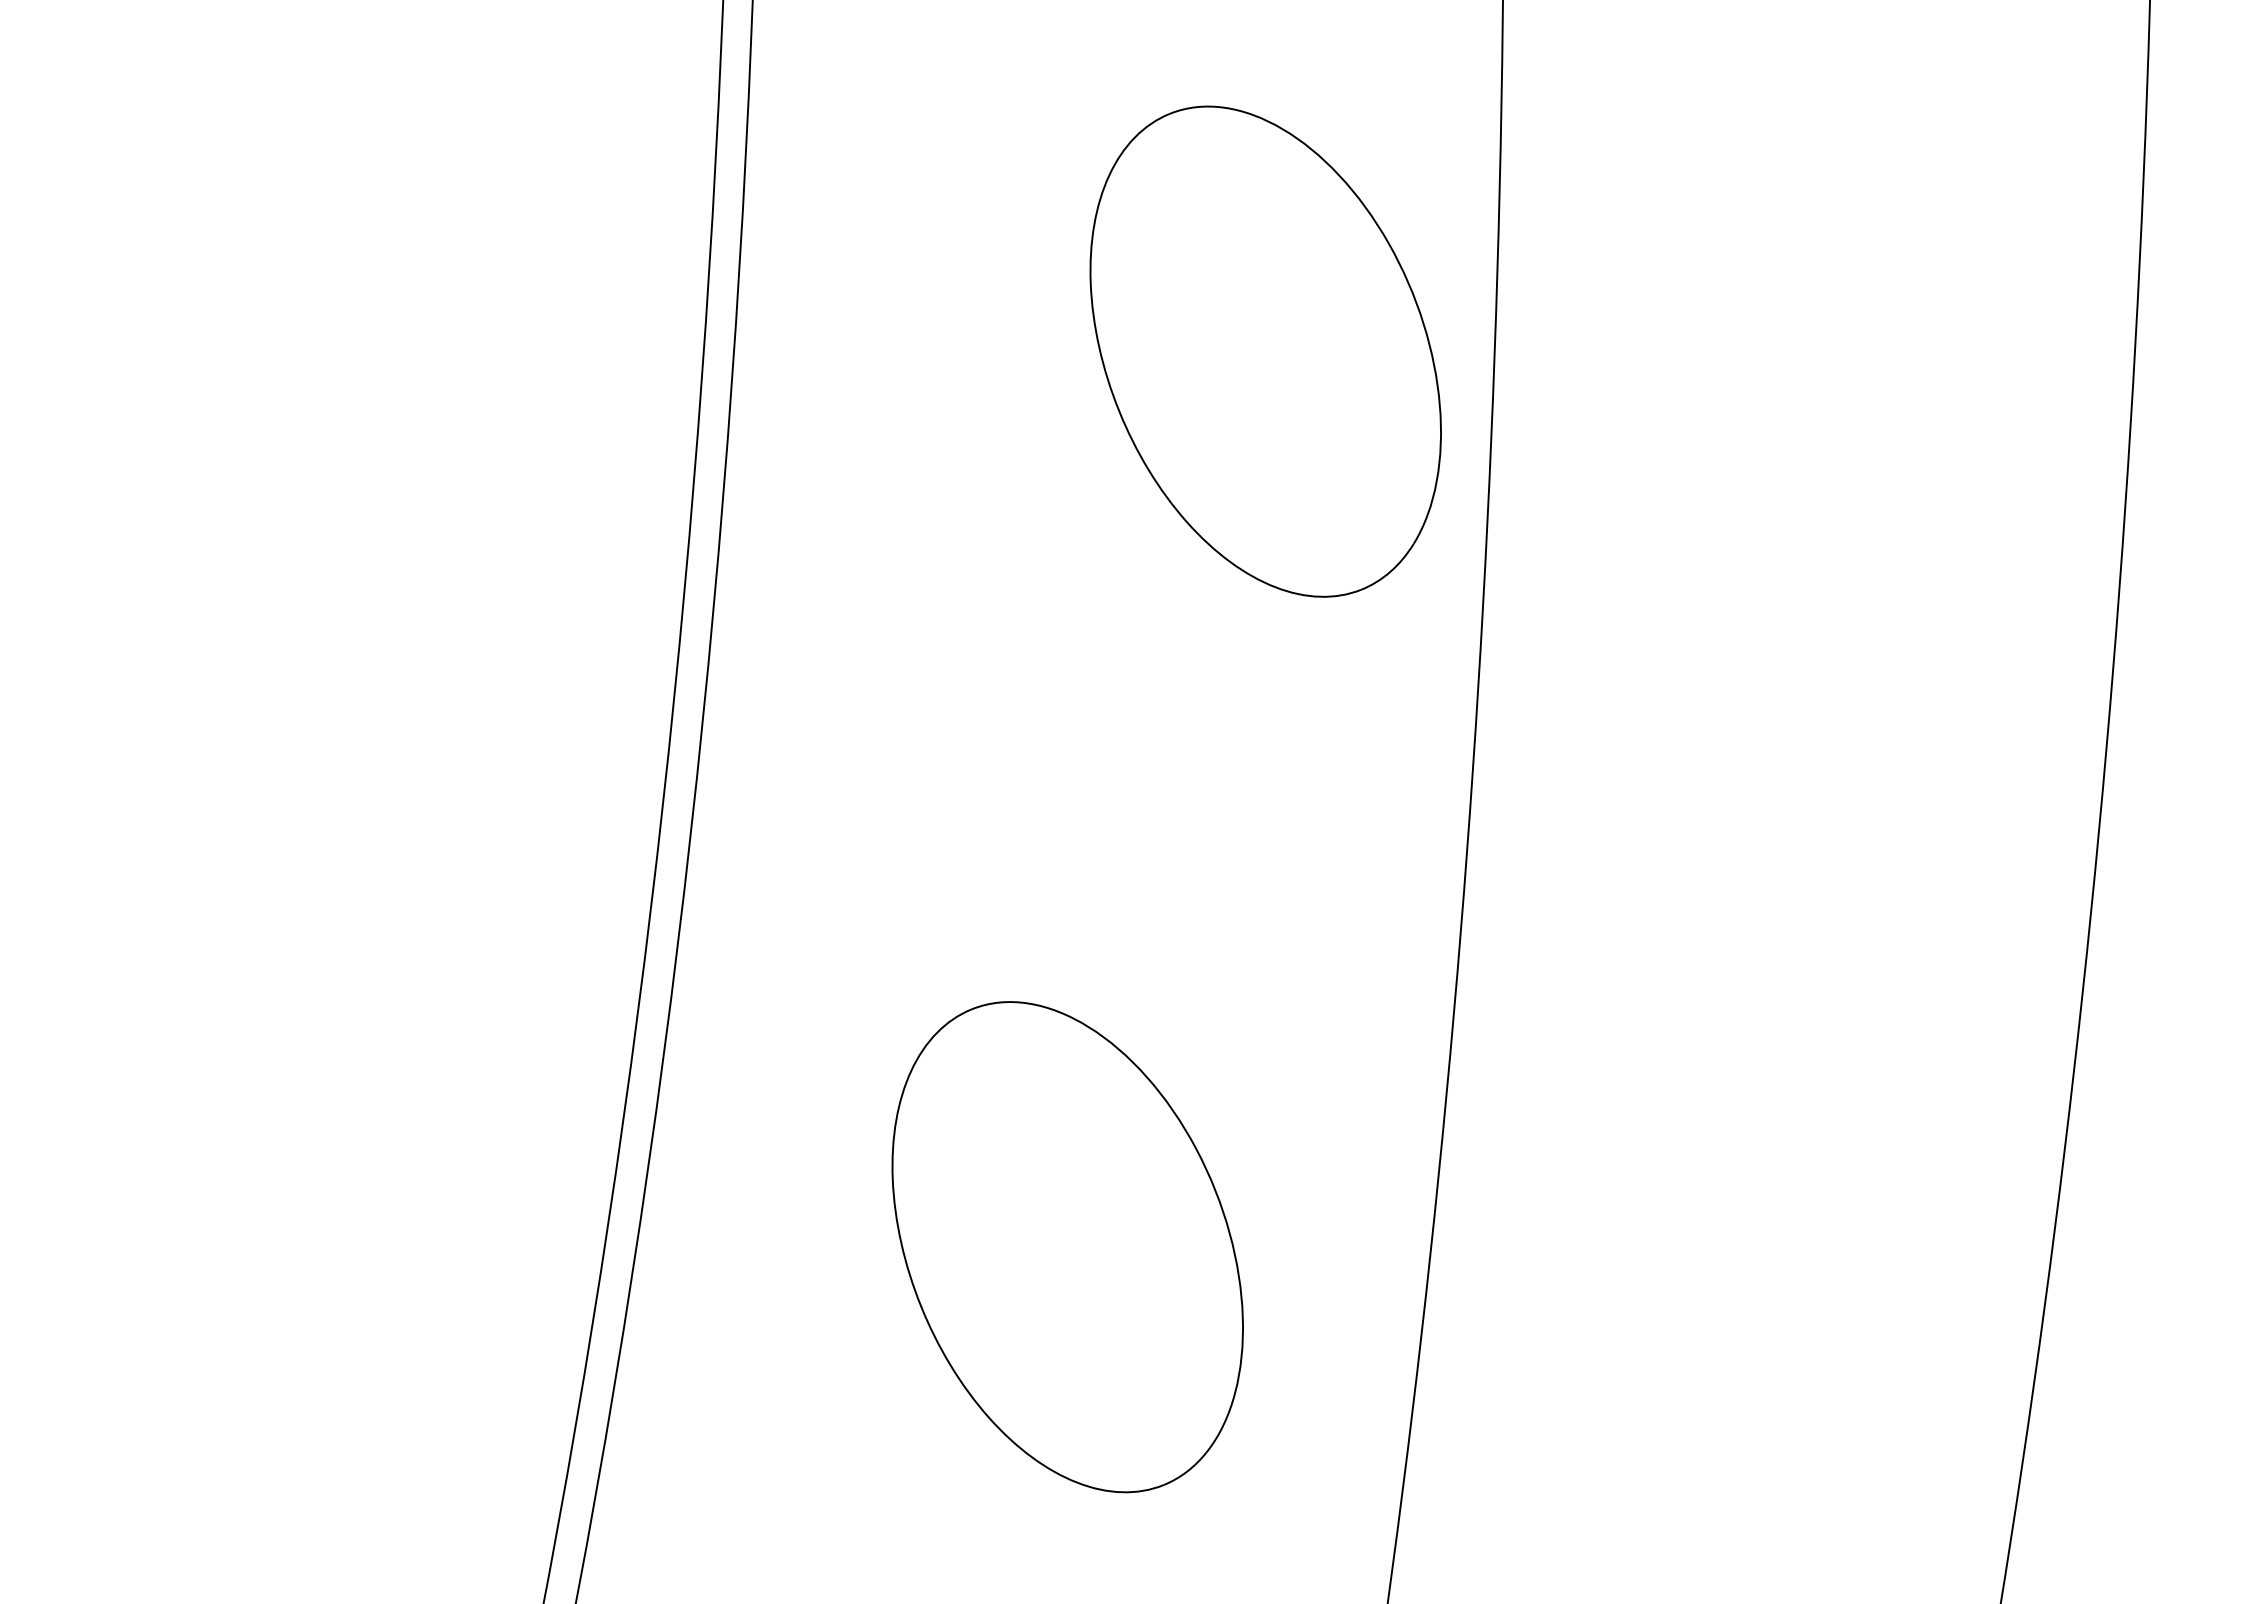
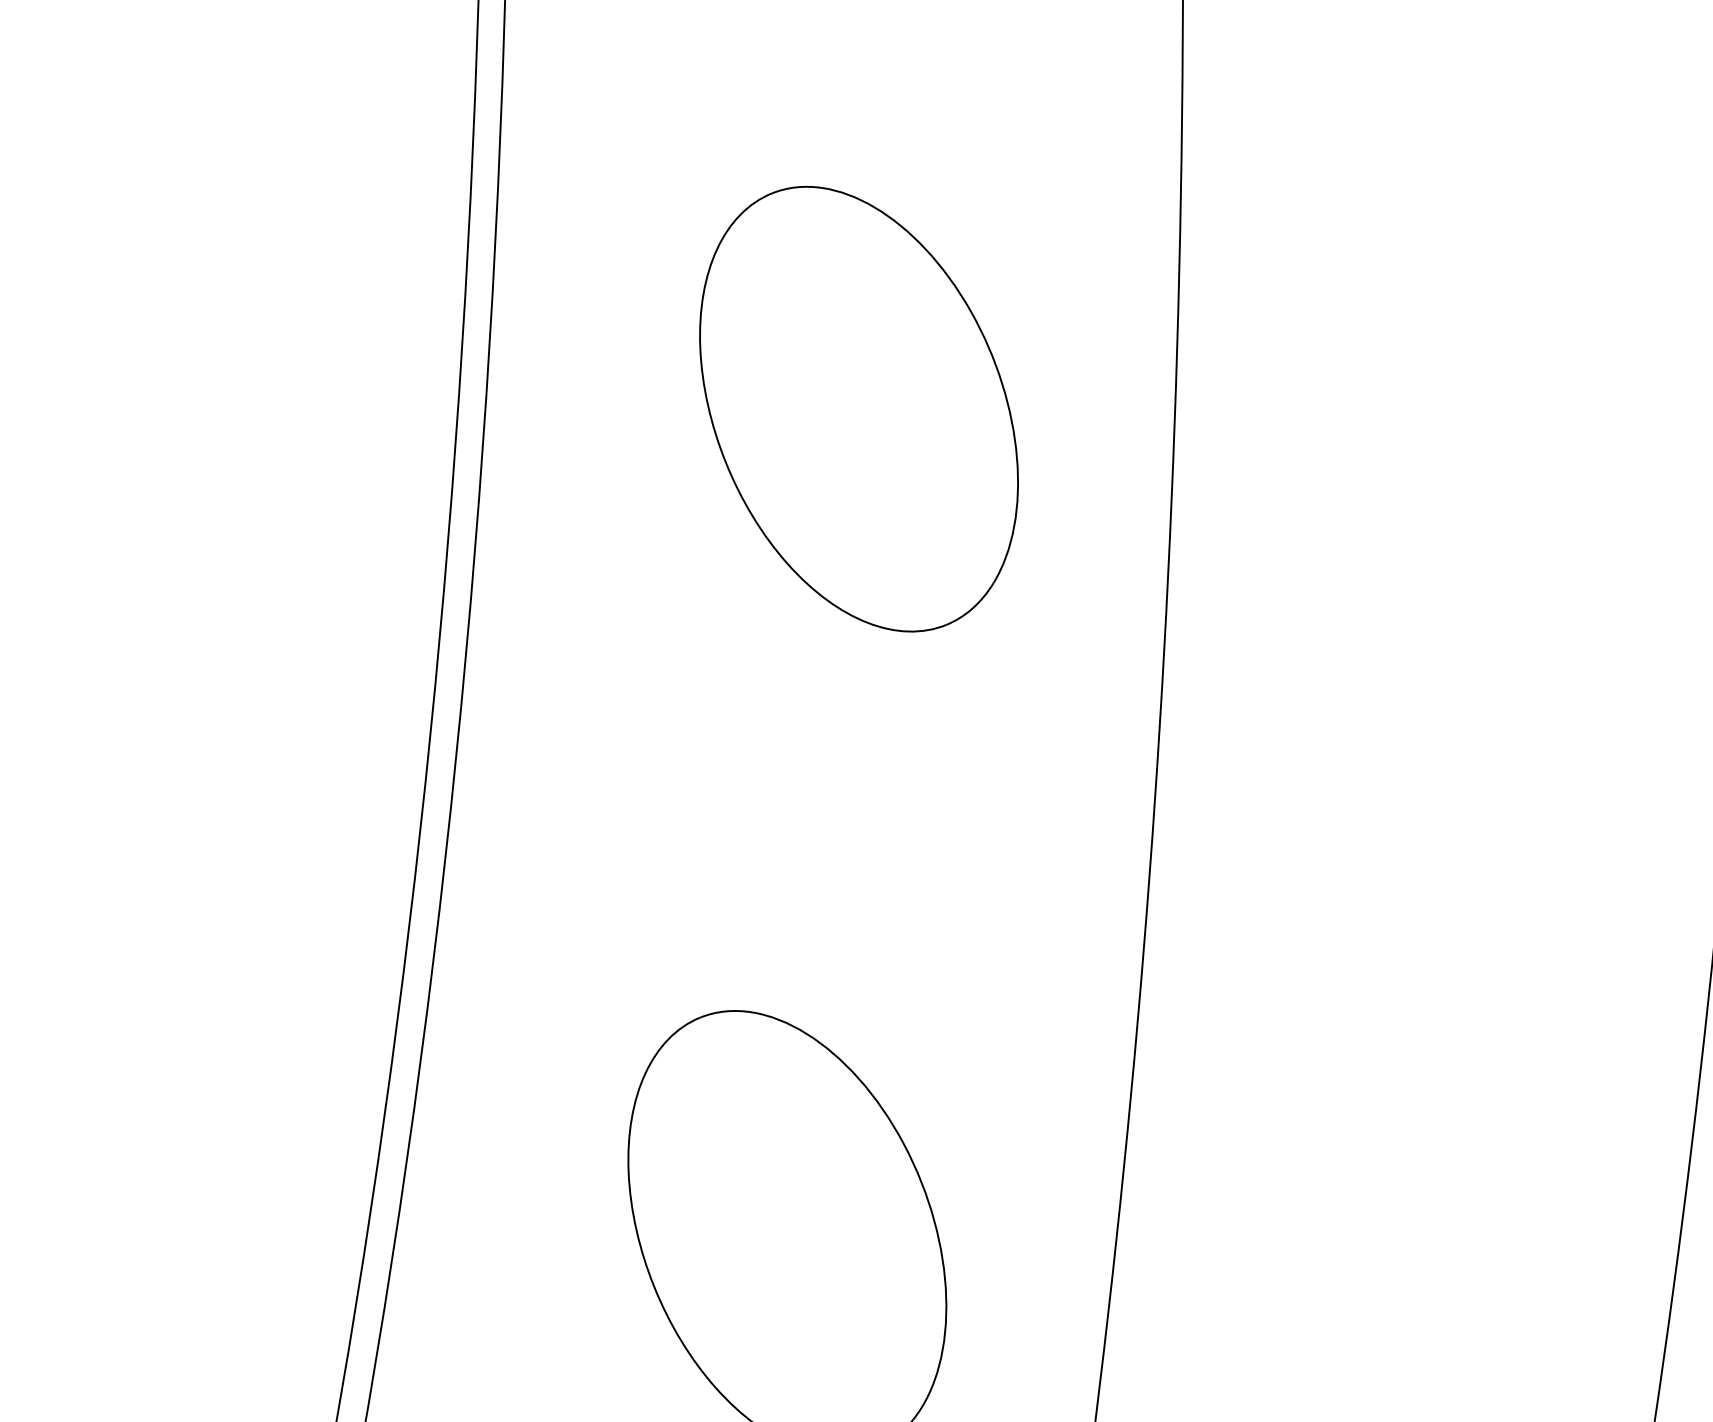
part: (1265, 351) -> (858, 409), moved

